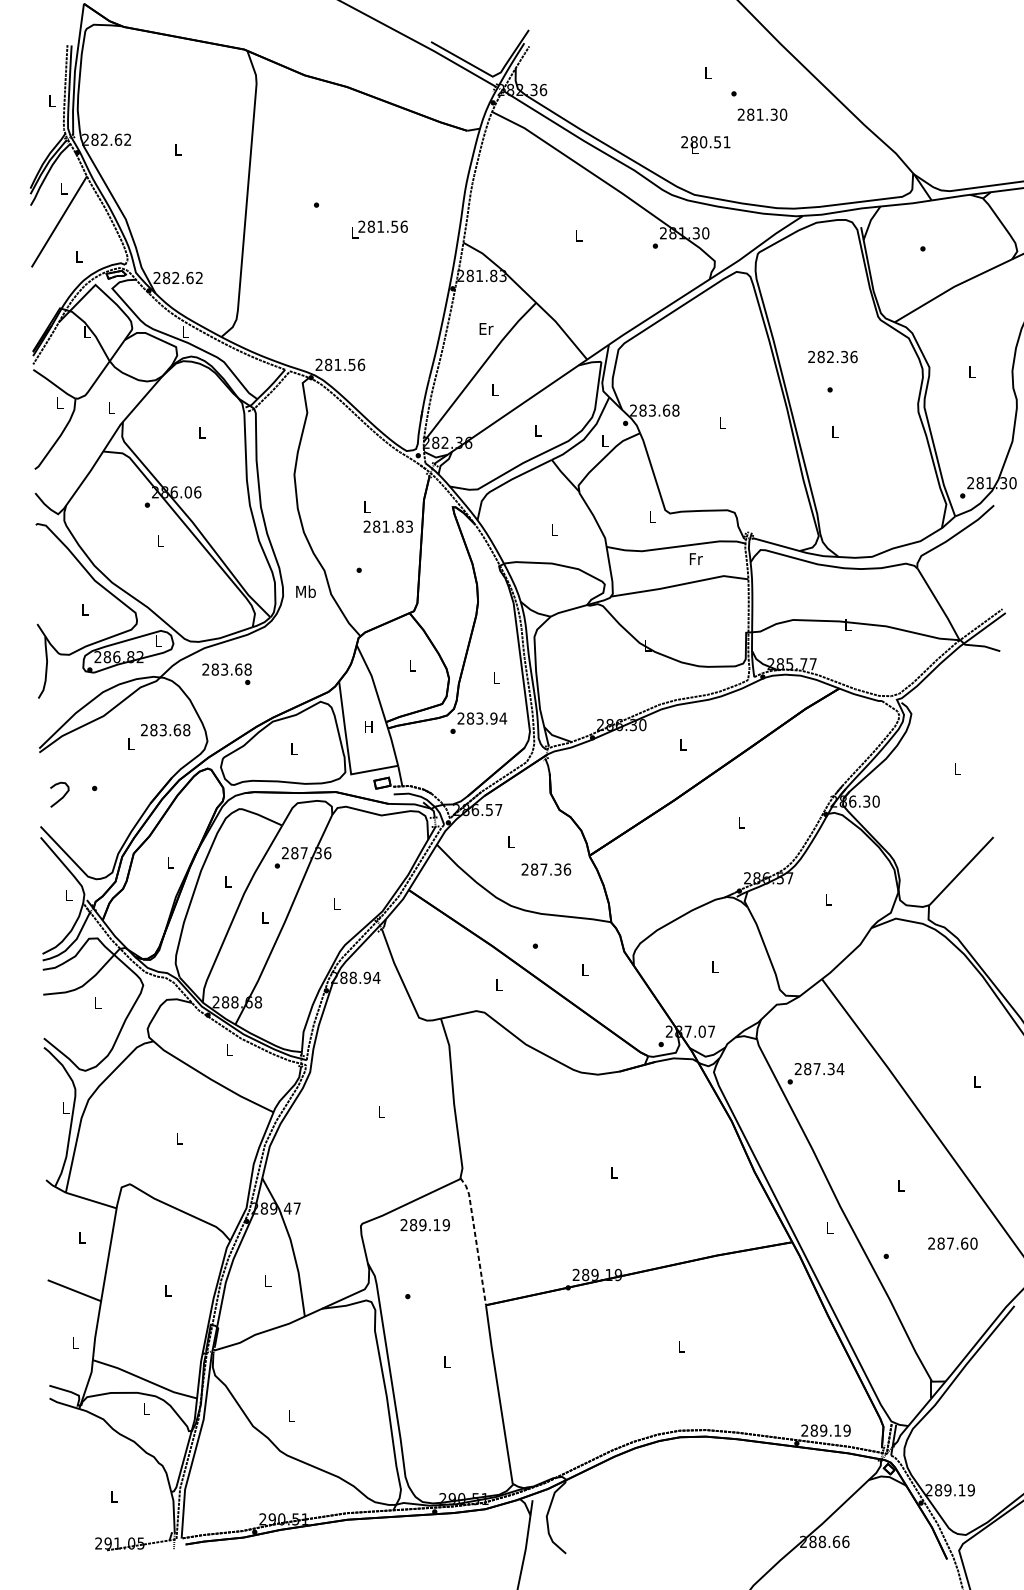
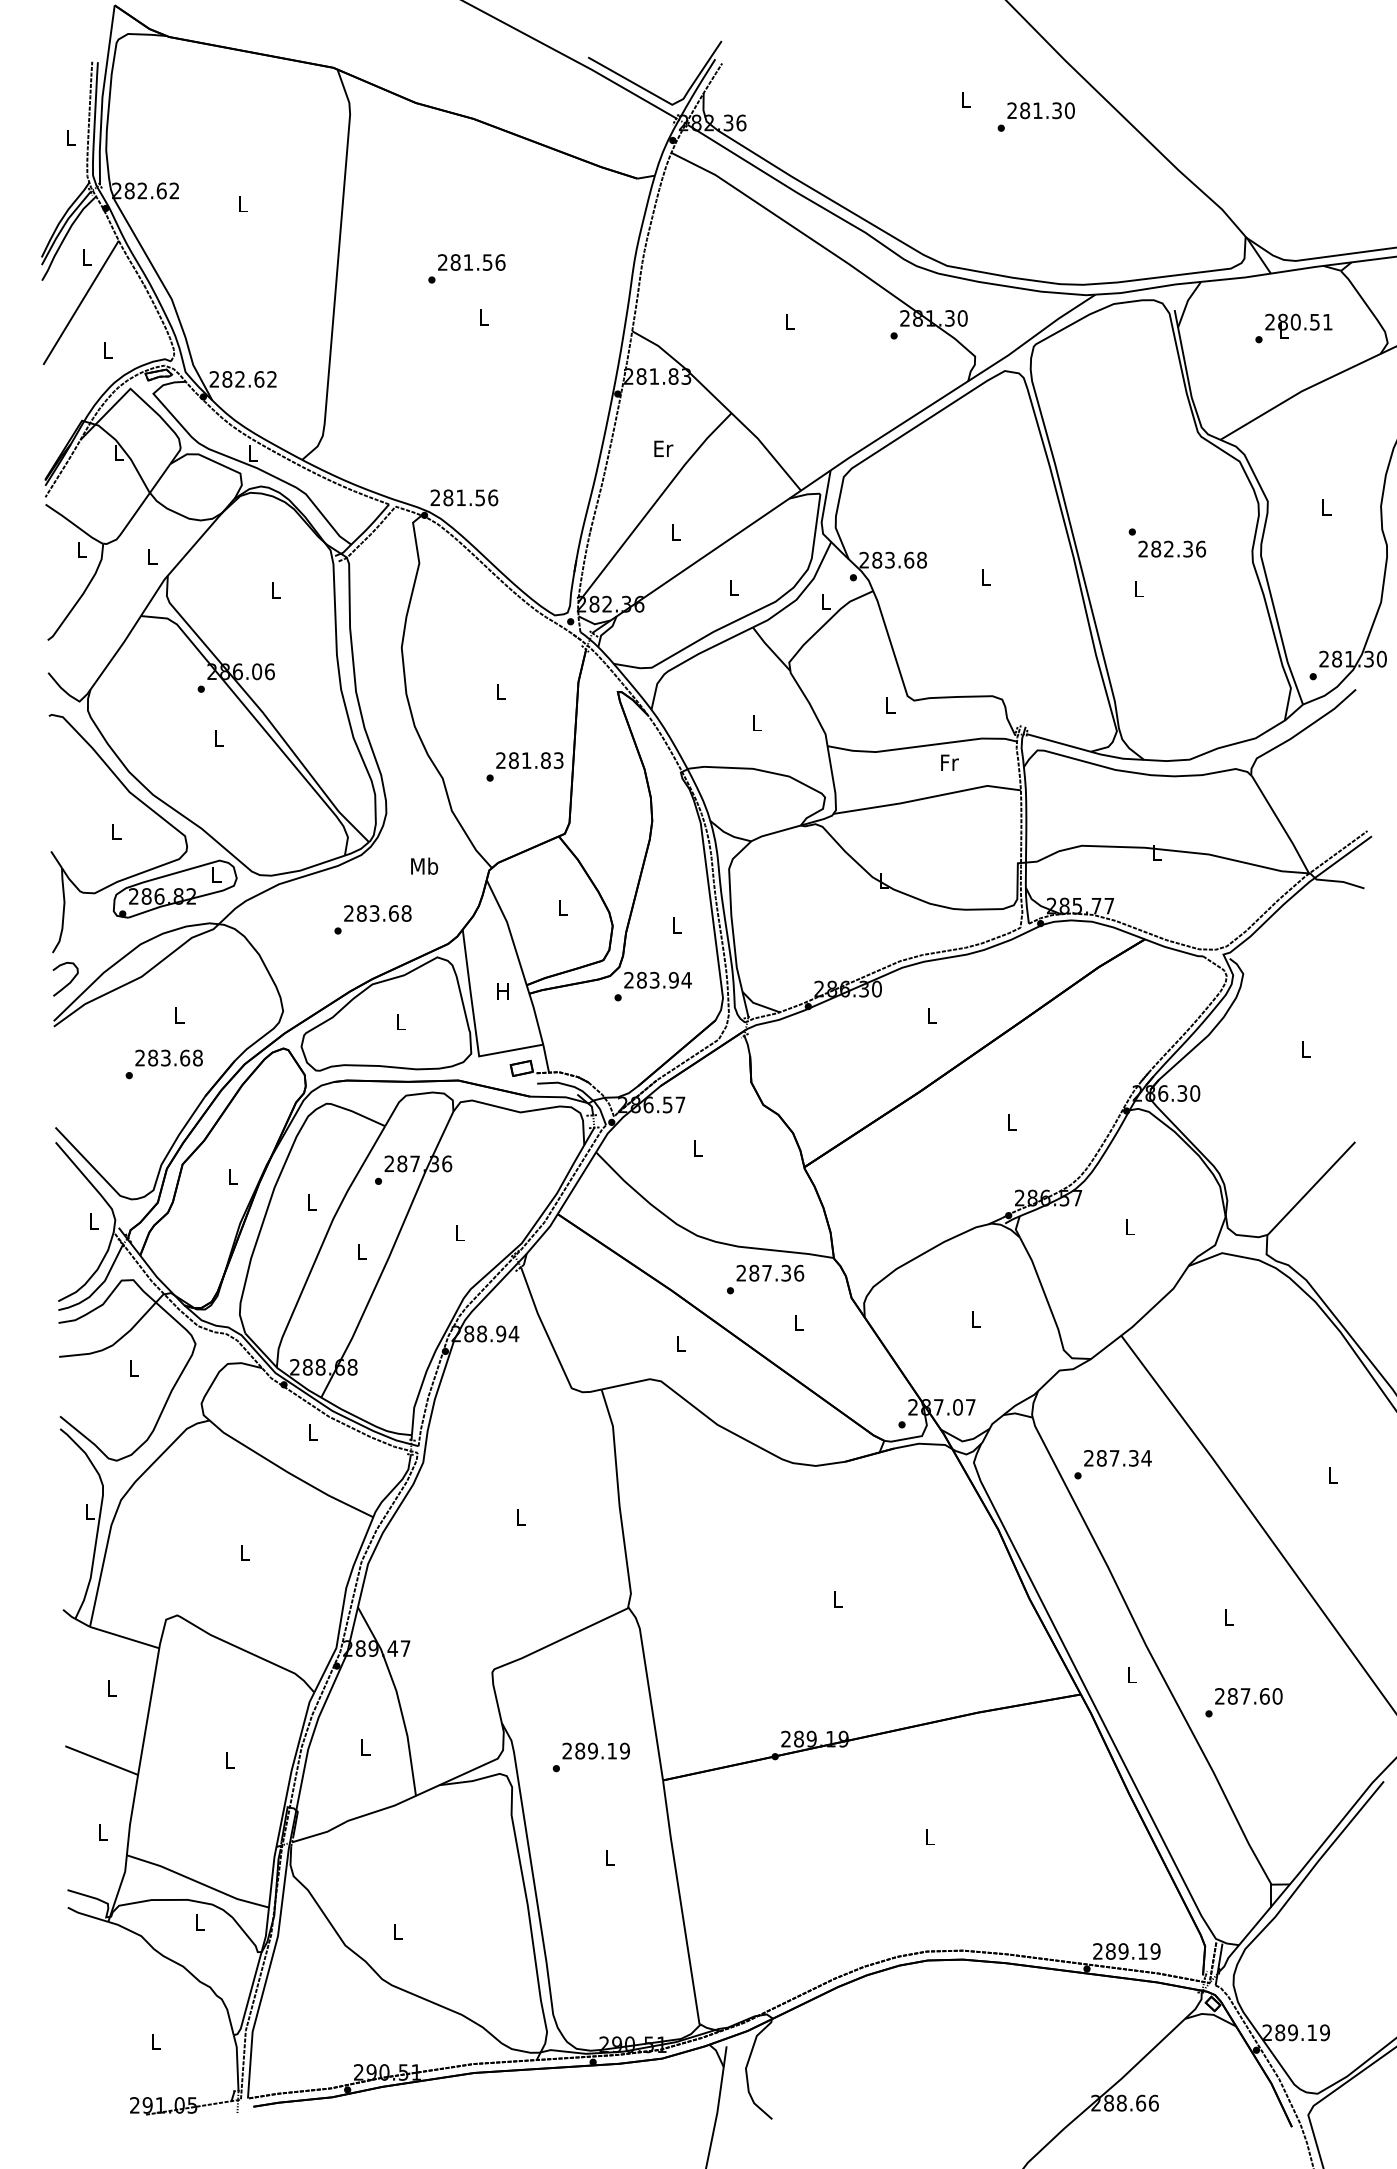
text: (762, 114) -> (1040, 110), moved
text: (705, 144) -> (1298, 325), moved
text: (382, 226) -> (471, 262), moved
text: (833, 356) -> (1172, 548), moved
text: (388, 526) -> (529, 760), moved
text: (305, 591) -> (424, 865), moved
text: (226, 669) -> (377, 913), moved
text: (165, 729) -> (168, 1057), moved
curve: (61, 797) -> (68, 982), moved
text: (546, 869) -> (770, 1272), moved
text: (424, 1224) -> (595, 1750), moved
line: (476, 1239) -> (649, 1690), dashed -> solid
text: (952, 1243) -> (1248, 1696), moved

